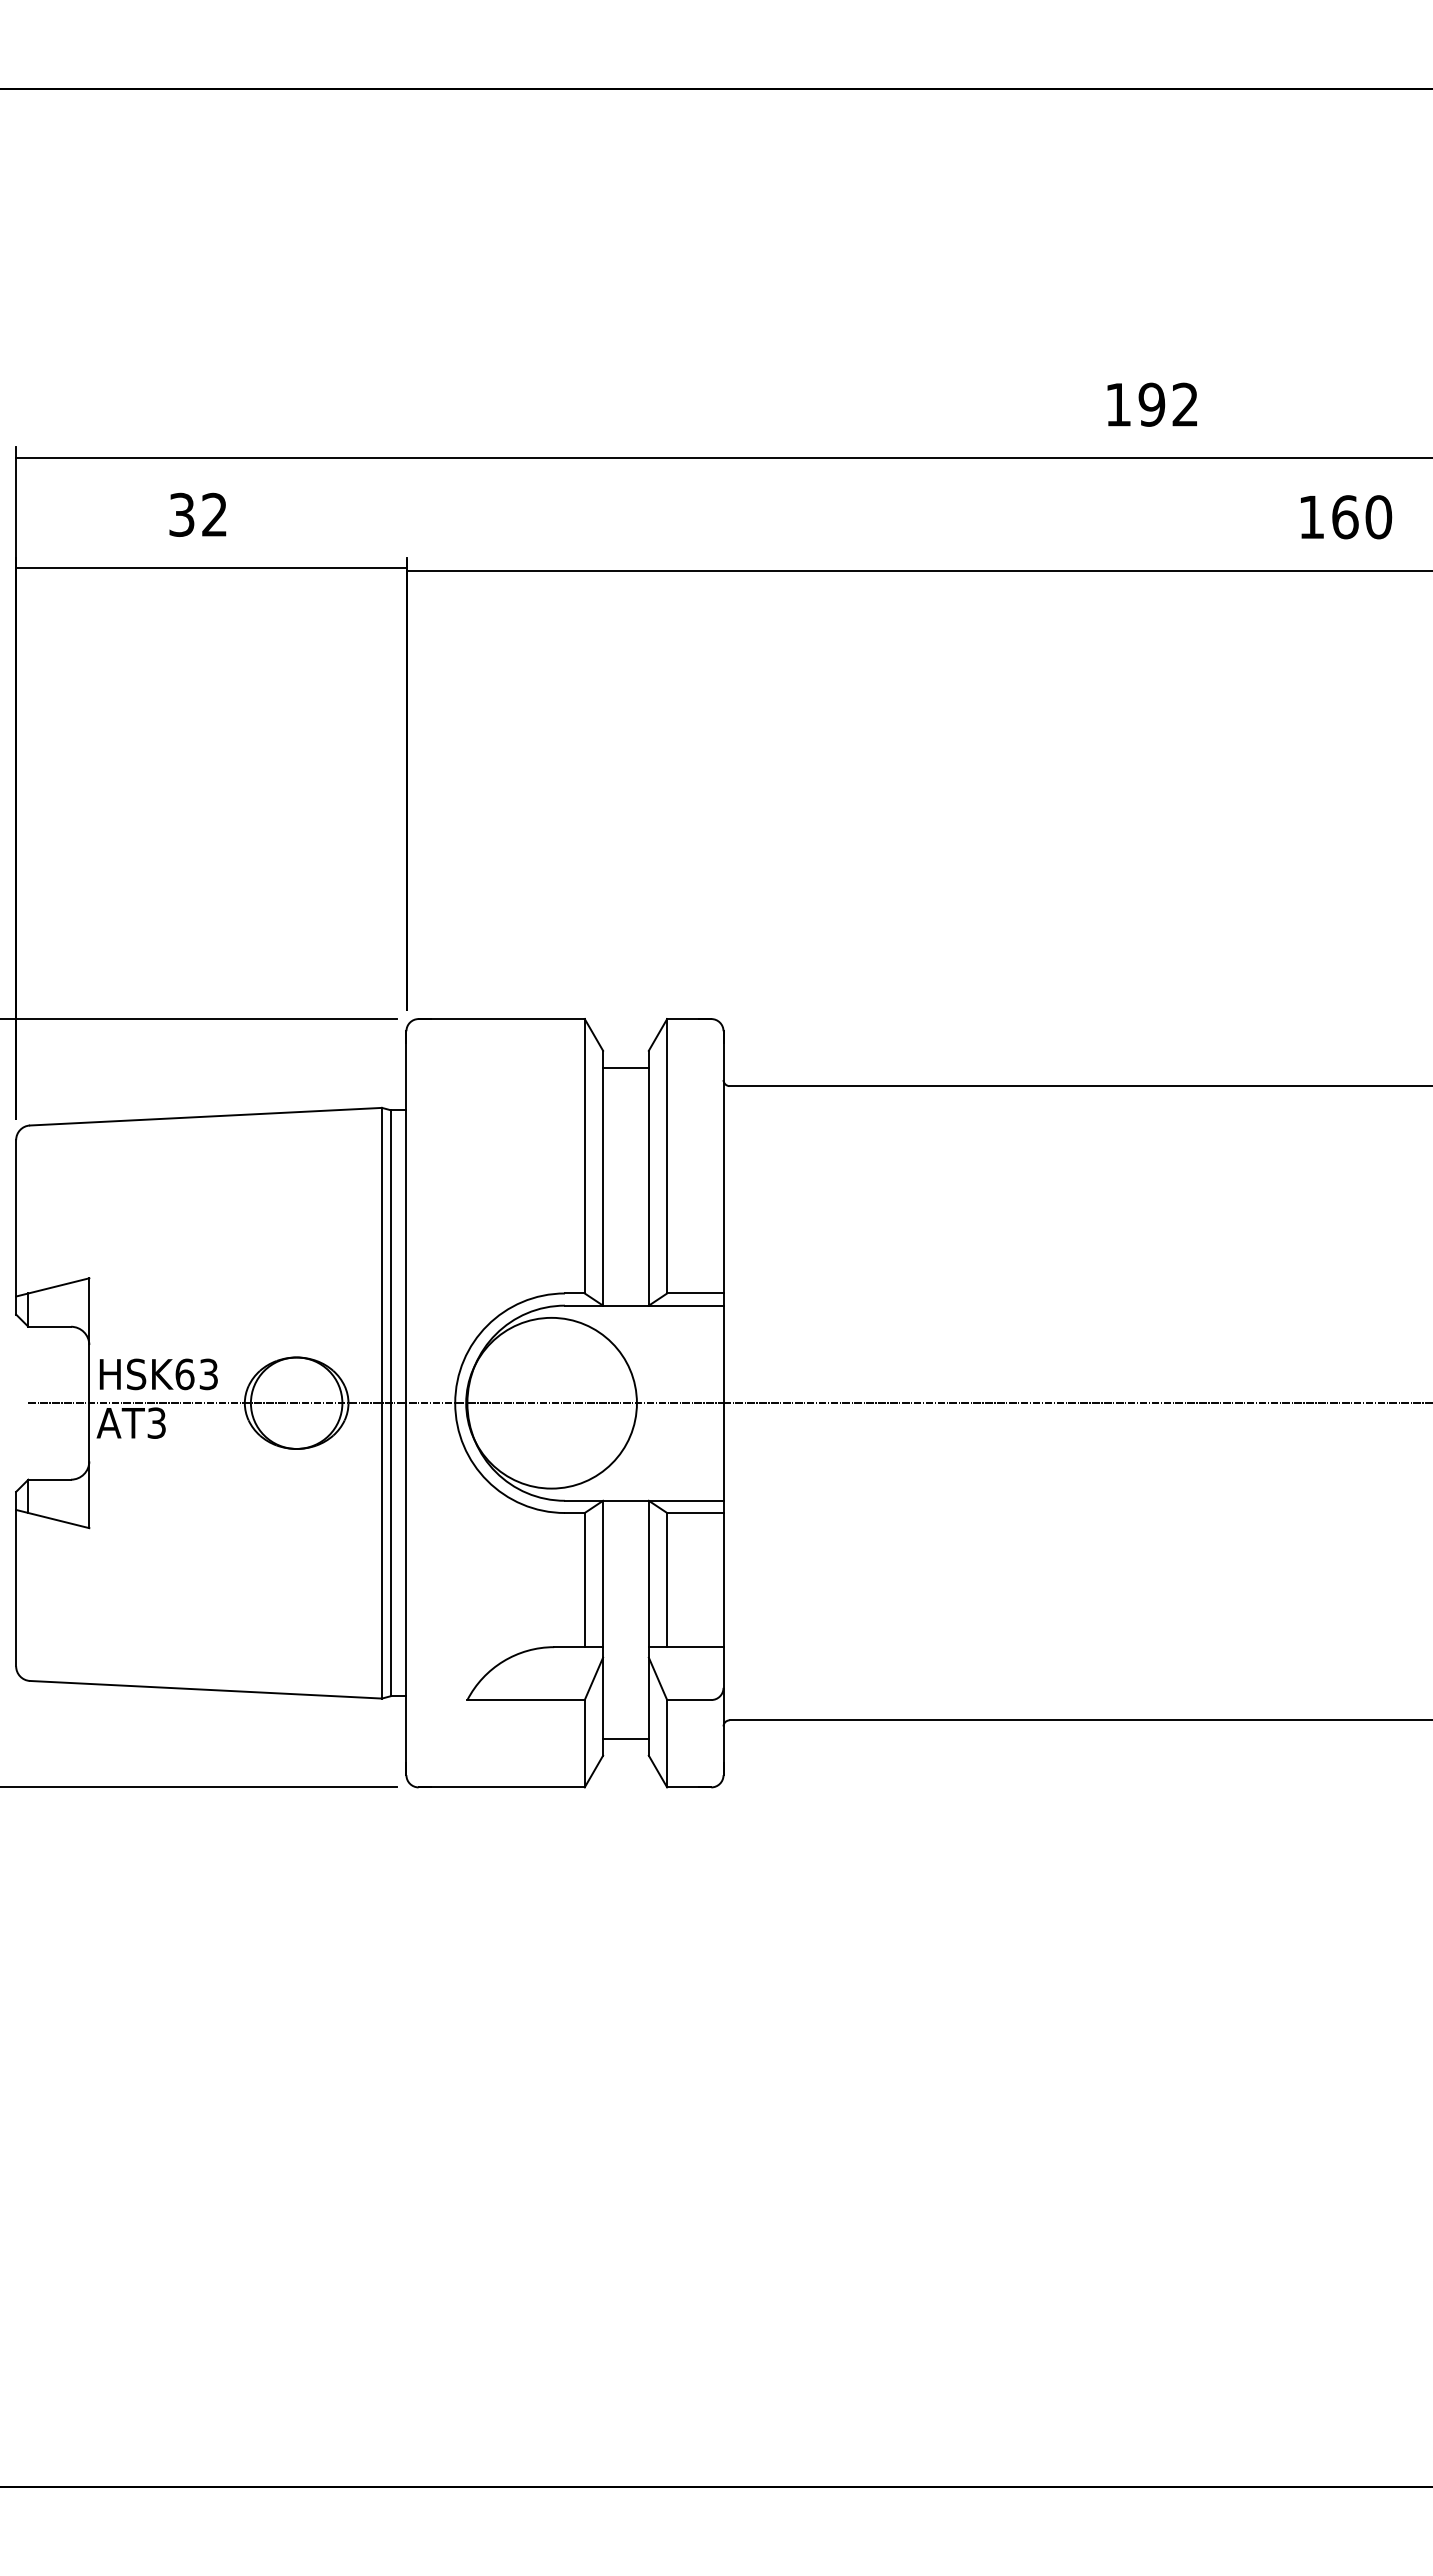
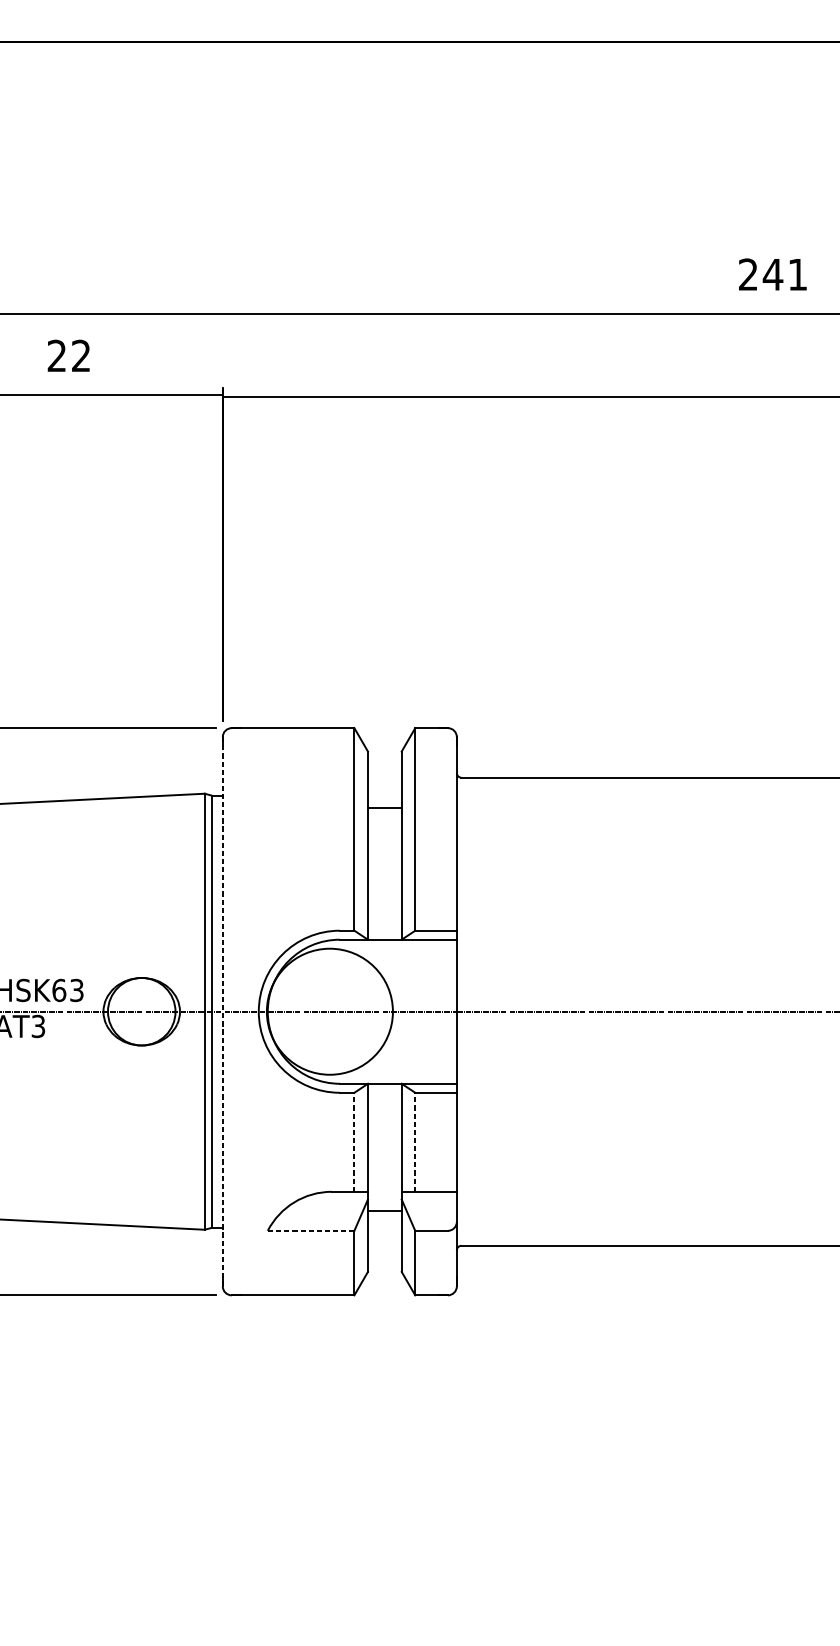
text: (1151, 404) -> (772, 274), 192 -> 241
text: (181, 514) -> (56, 355), 32 -> 22
line: (625, 1067) -> (384, 807), moved
line: (406, 1403) -> (222, 1011), solid -> dashed
line: (584, 1579) -> (354, 1141), solid -> dashed
line: (667, 1579) -> (415, 1141), solid -> dashed
line: (526, 1700) -> (311, 1231), solid -> dashed
line: (625, 1738) -> (384, 1211), moved

